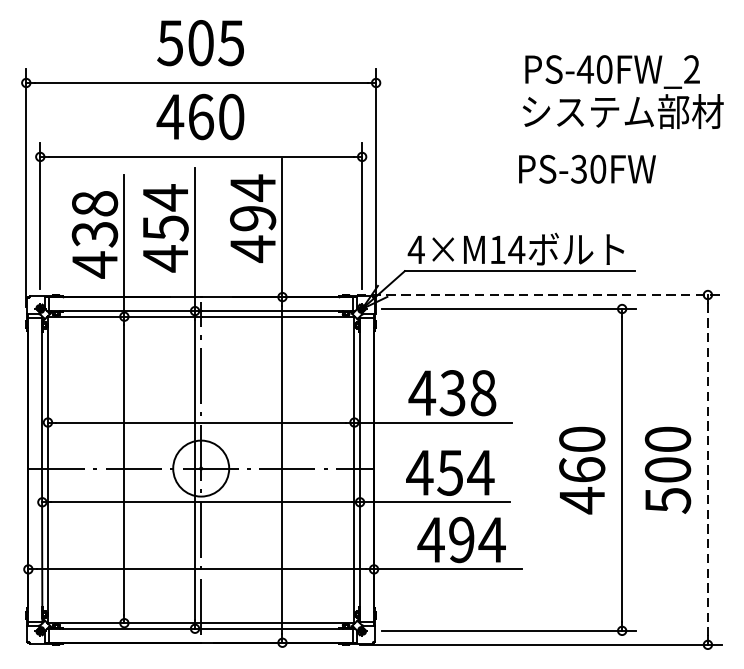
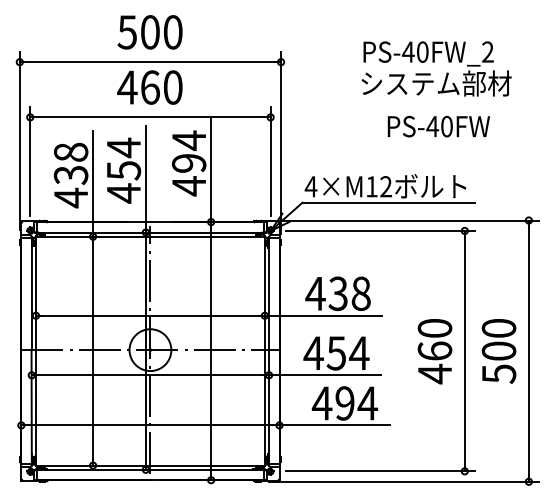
text: (230, 43) -> (172, 32), 505 -> 500
text: (623, 91) -> (436, 68), moved
text: (578, 169) -> (432, 126), PS-30FW -> PS-40FW
text: (515, 249) -> (385, 186), 4×M14 -> 4×M12
line: (540, 294) -> (403, 220), dashed -> solid
line: (707, 470) -> (528, 351), dashed -> solid

